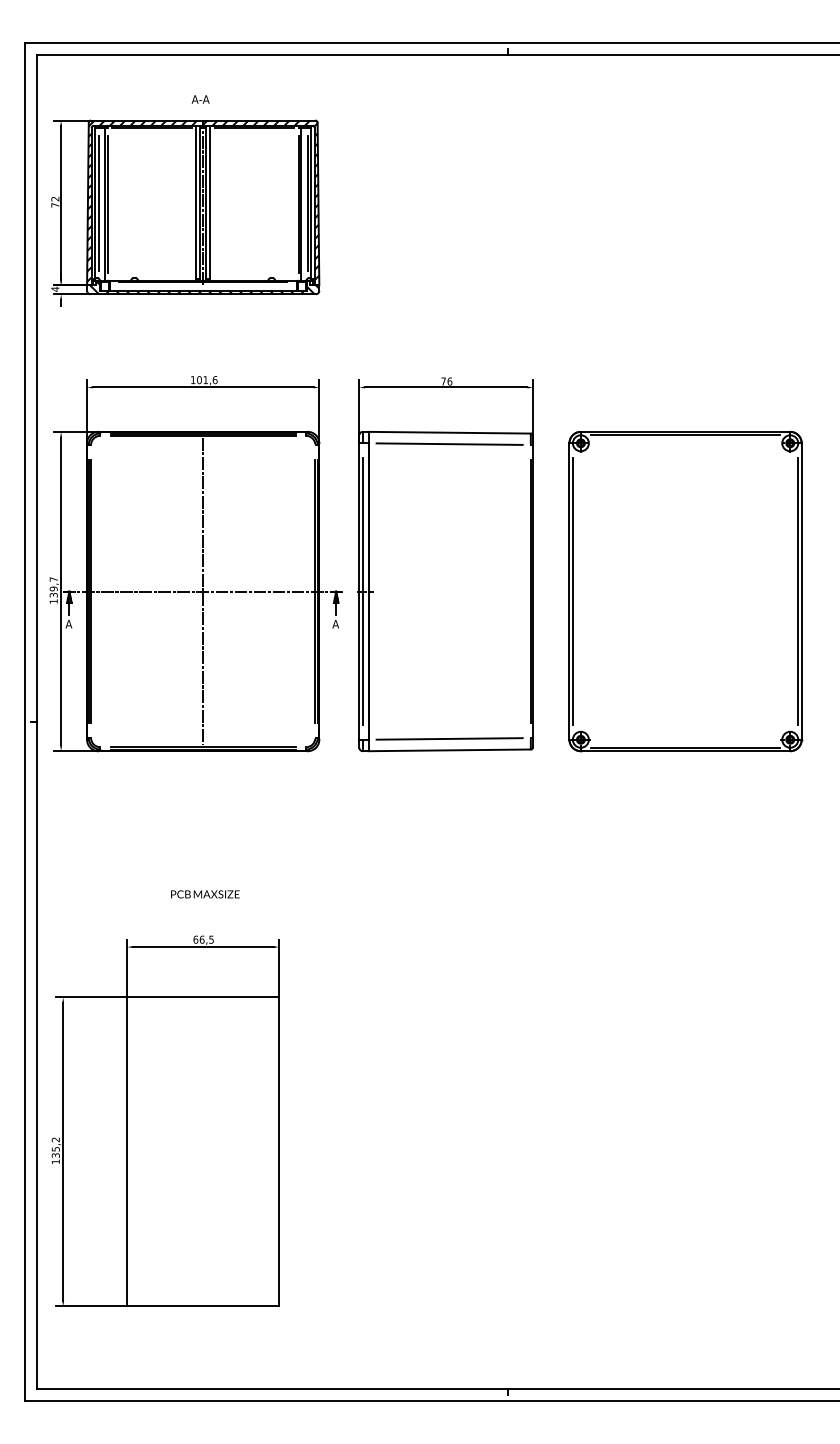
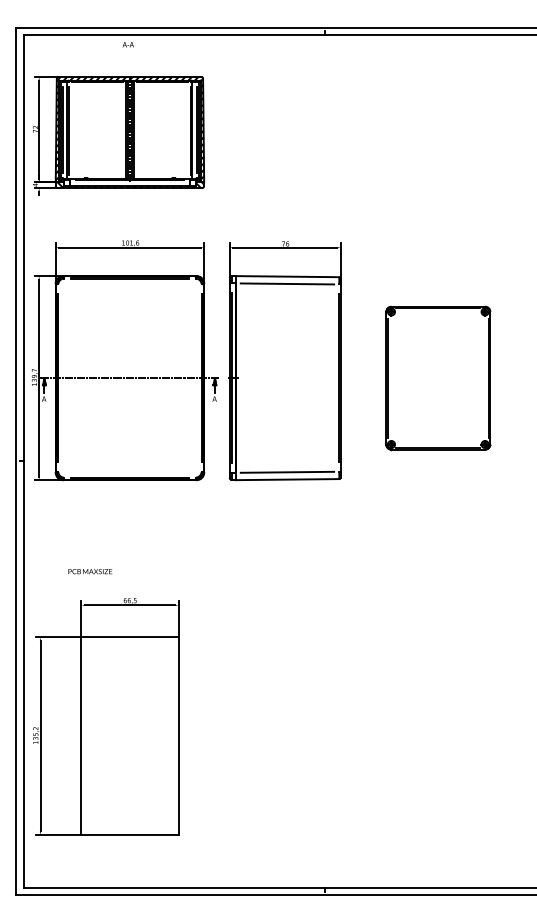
text: (199, 99) -> (127, 44), moved
line: (202, 590) -> (129, 377), removed
part: (686, 592) -> (438, 378), size x0.7
text: (205, 894) -> (90, 571), moved

